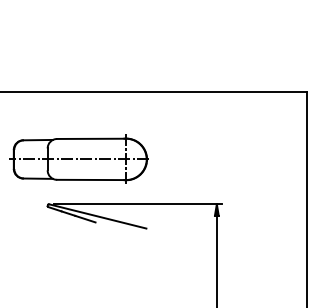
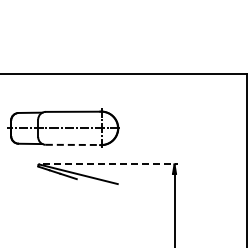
line: (91, 179) -> (73, 144), solid -> dashed
line: (137, 204) -> (110, 164), solid -> dashed

